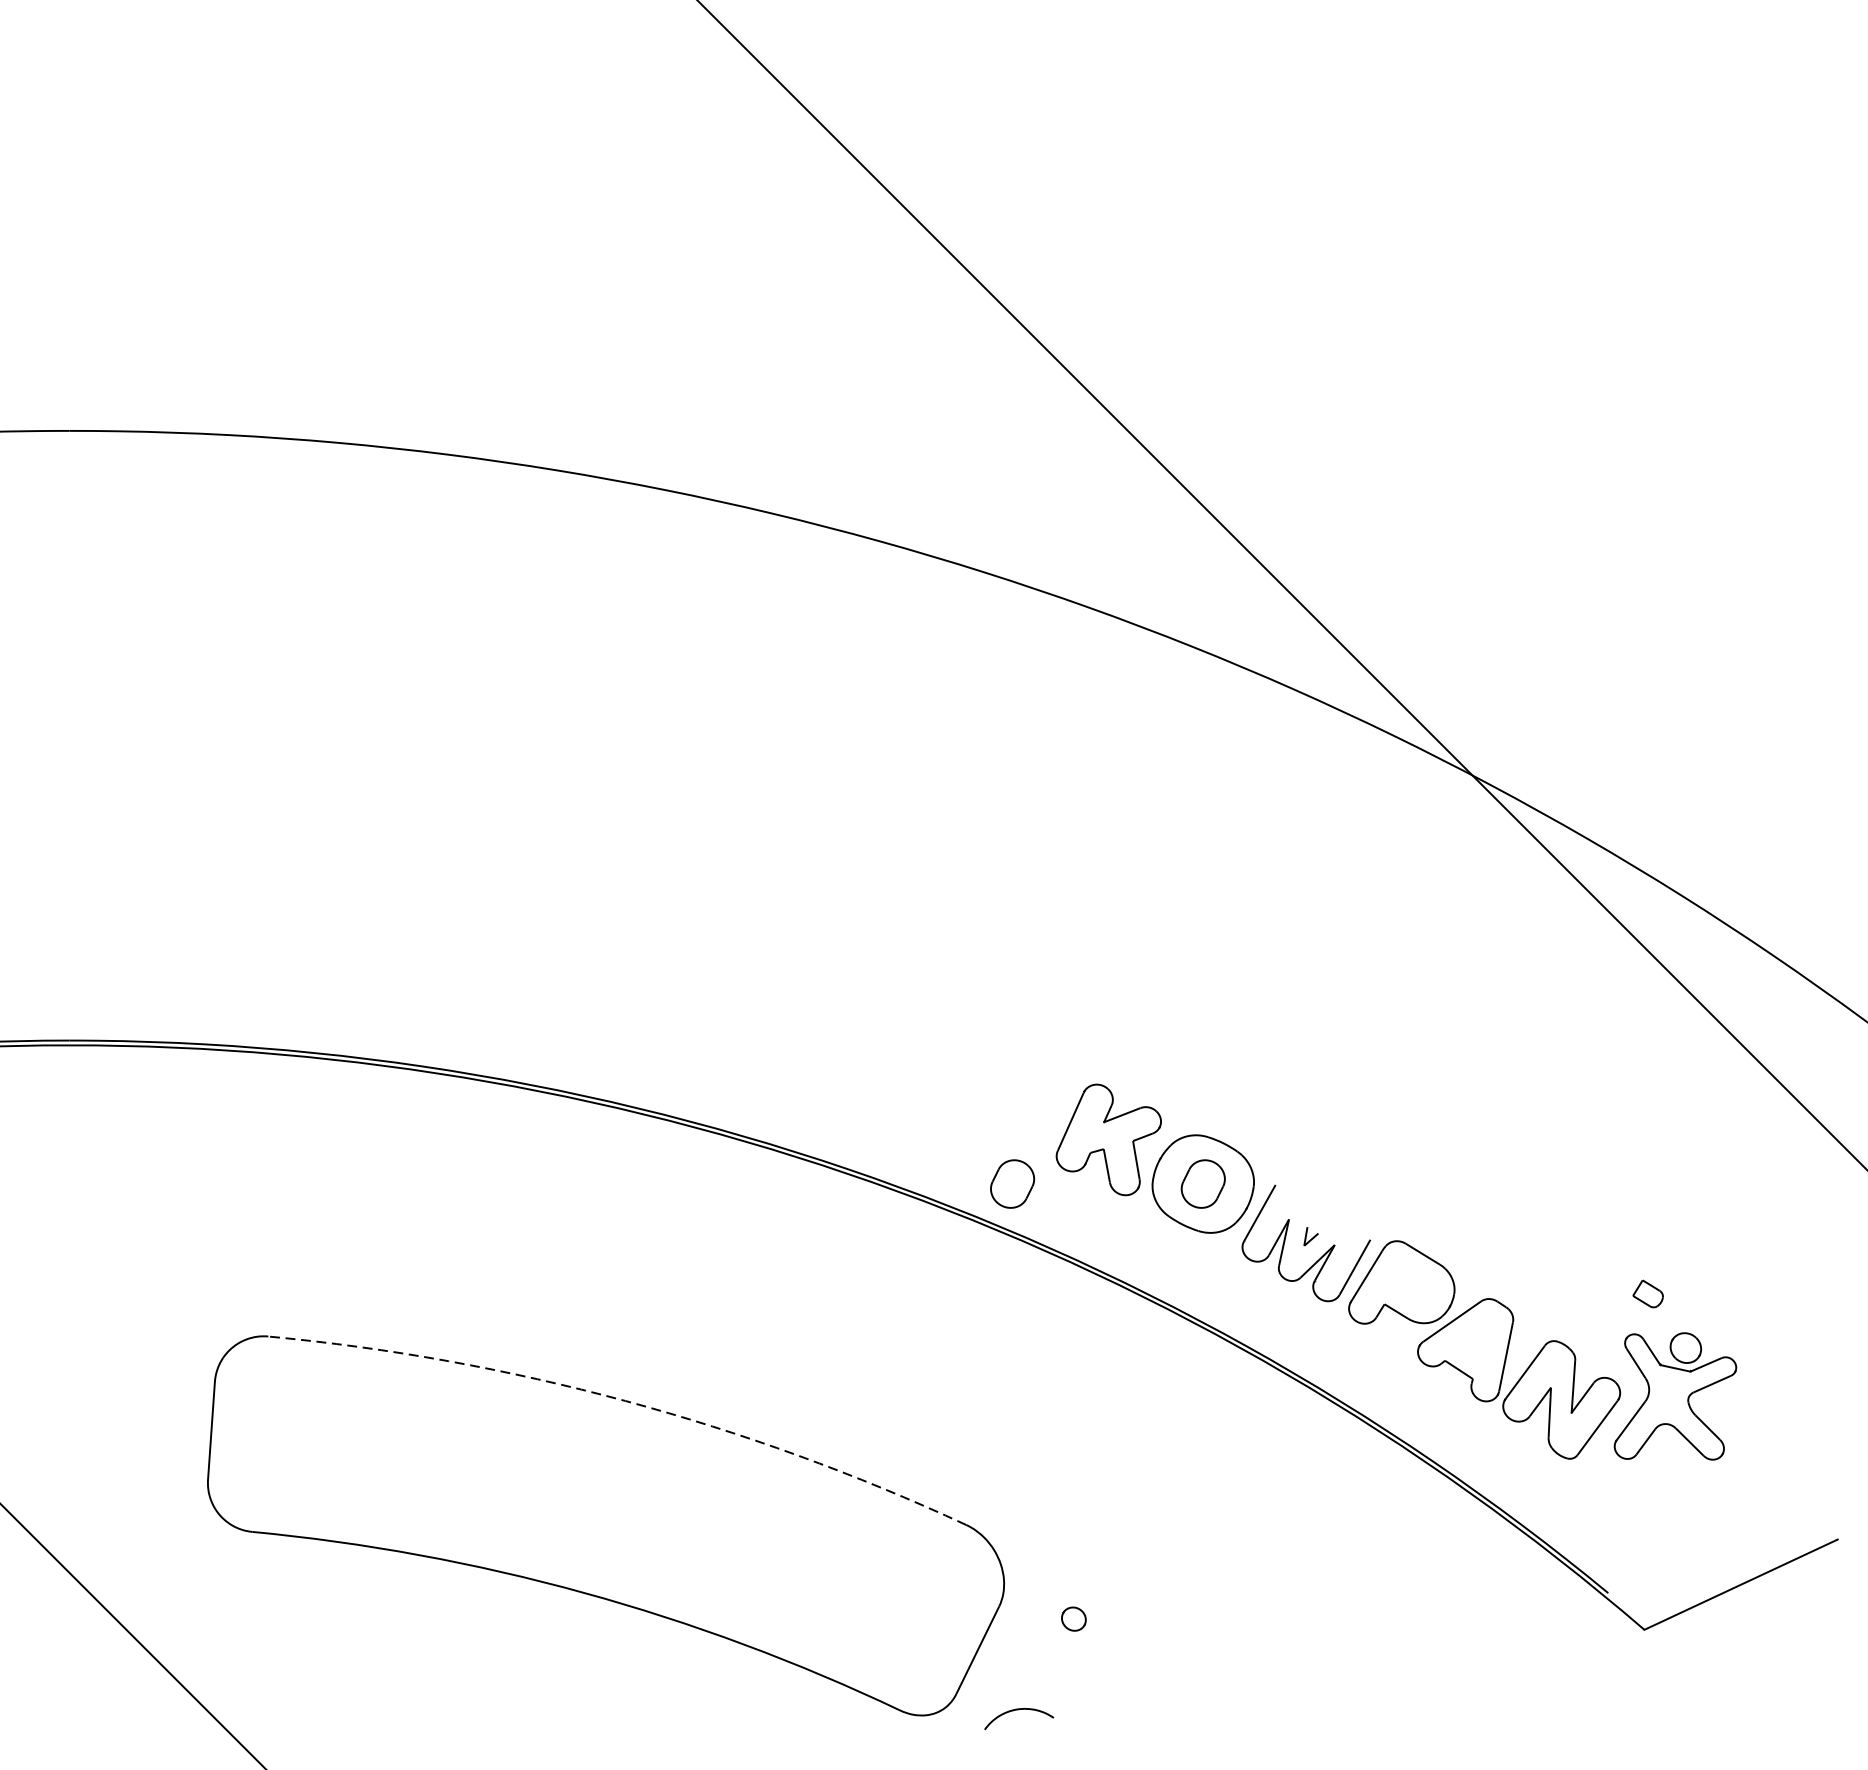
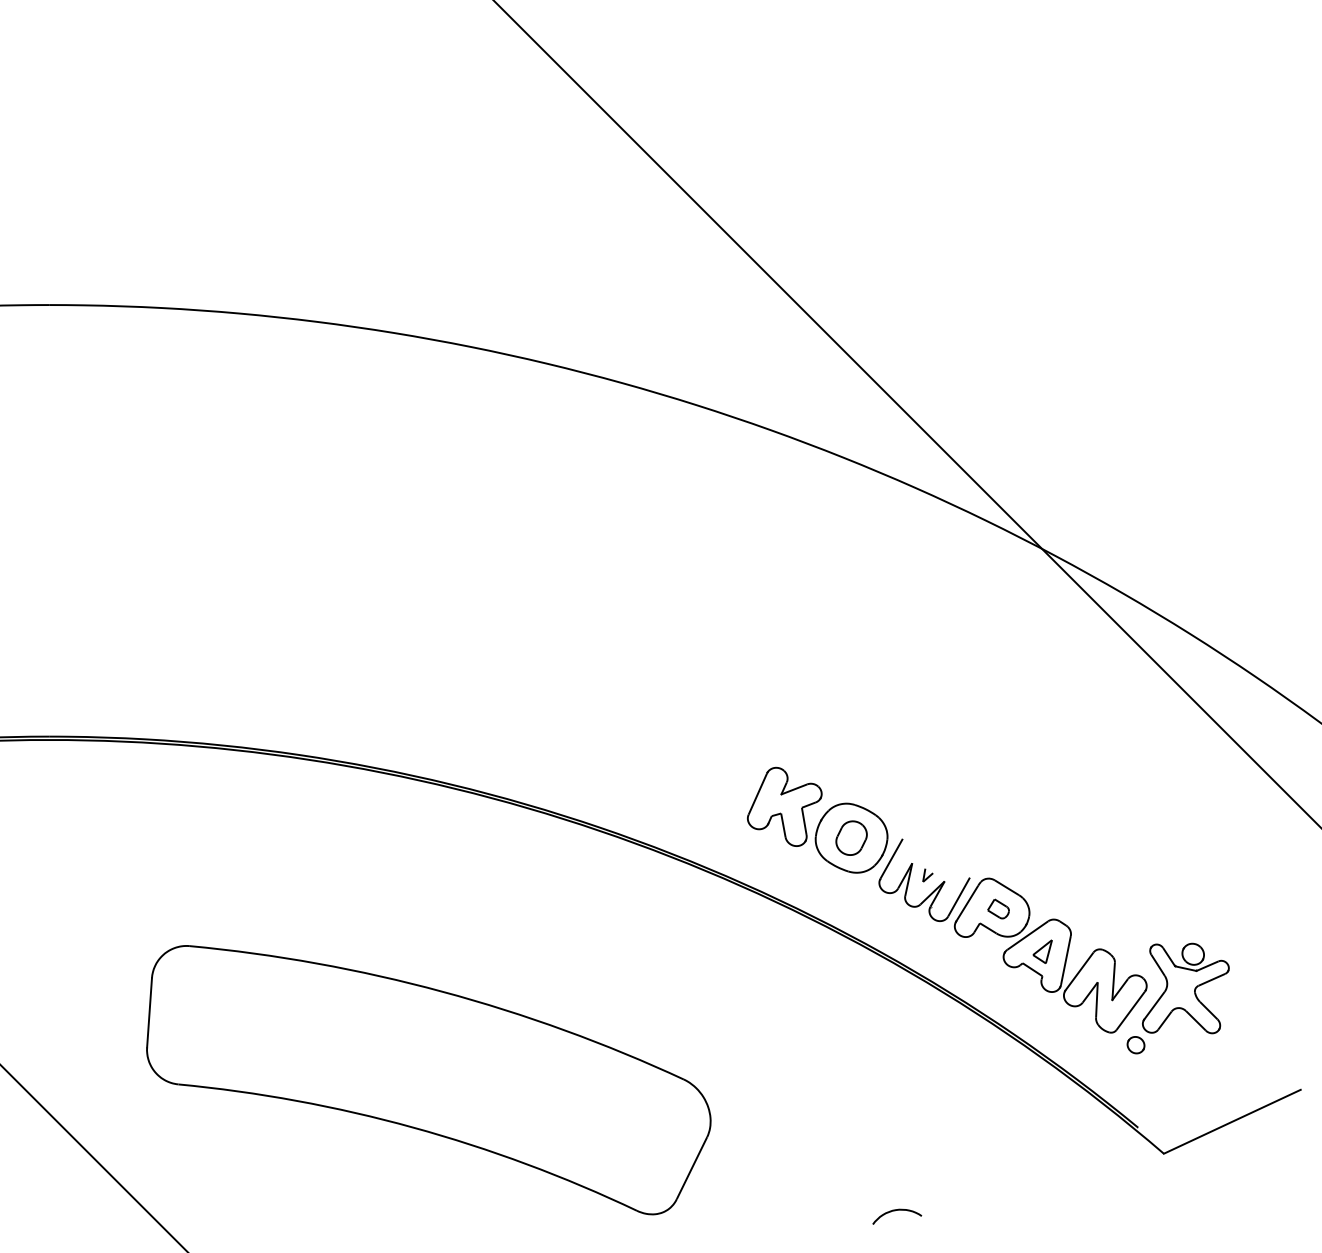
part: (1012, 1183) -> (716, 837), removed
part: (1648, 1293) -> (998, 908), moved
part: (1472, 1344) -> (1042, 951), added
arc: (625, 1400) -> (442, 991), dashed -> solid
part: (1073, 1619) -> (1135, 1045), moved
curve: (1016, 1711) -> (895, 1211), moved

